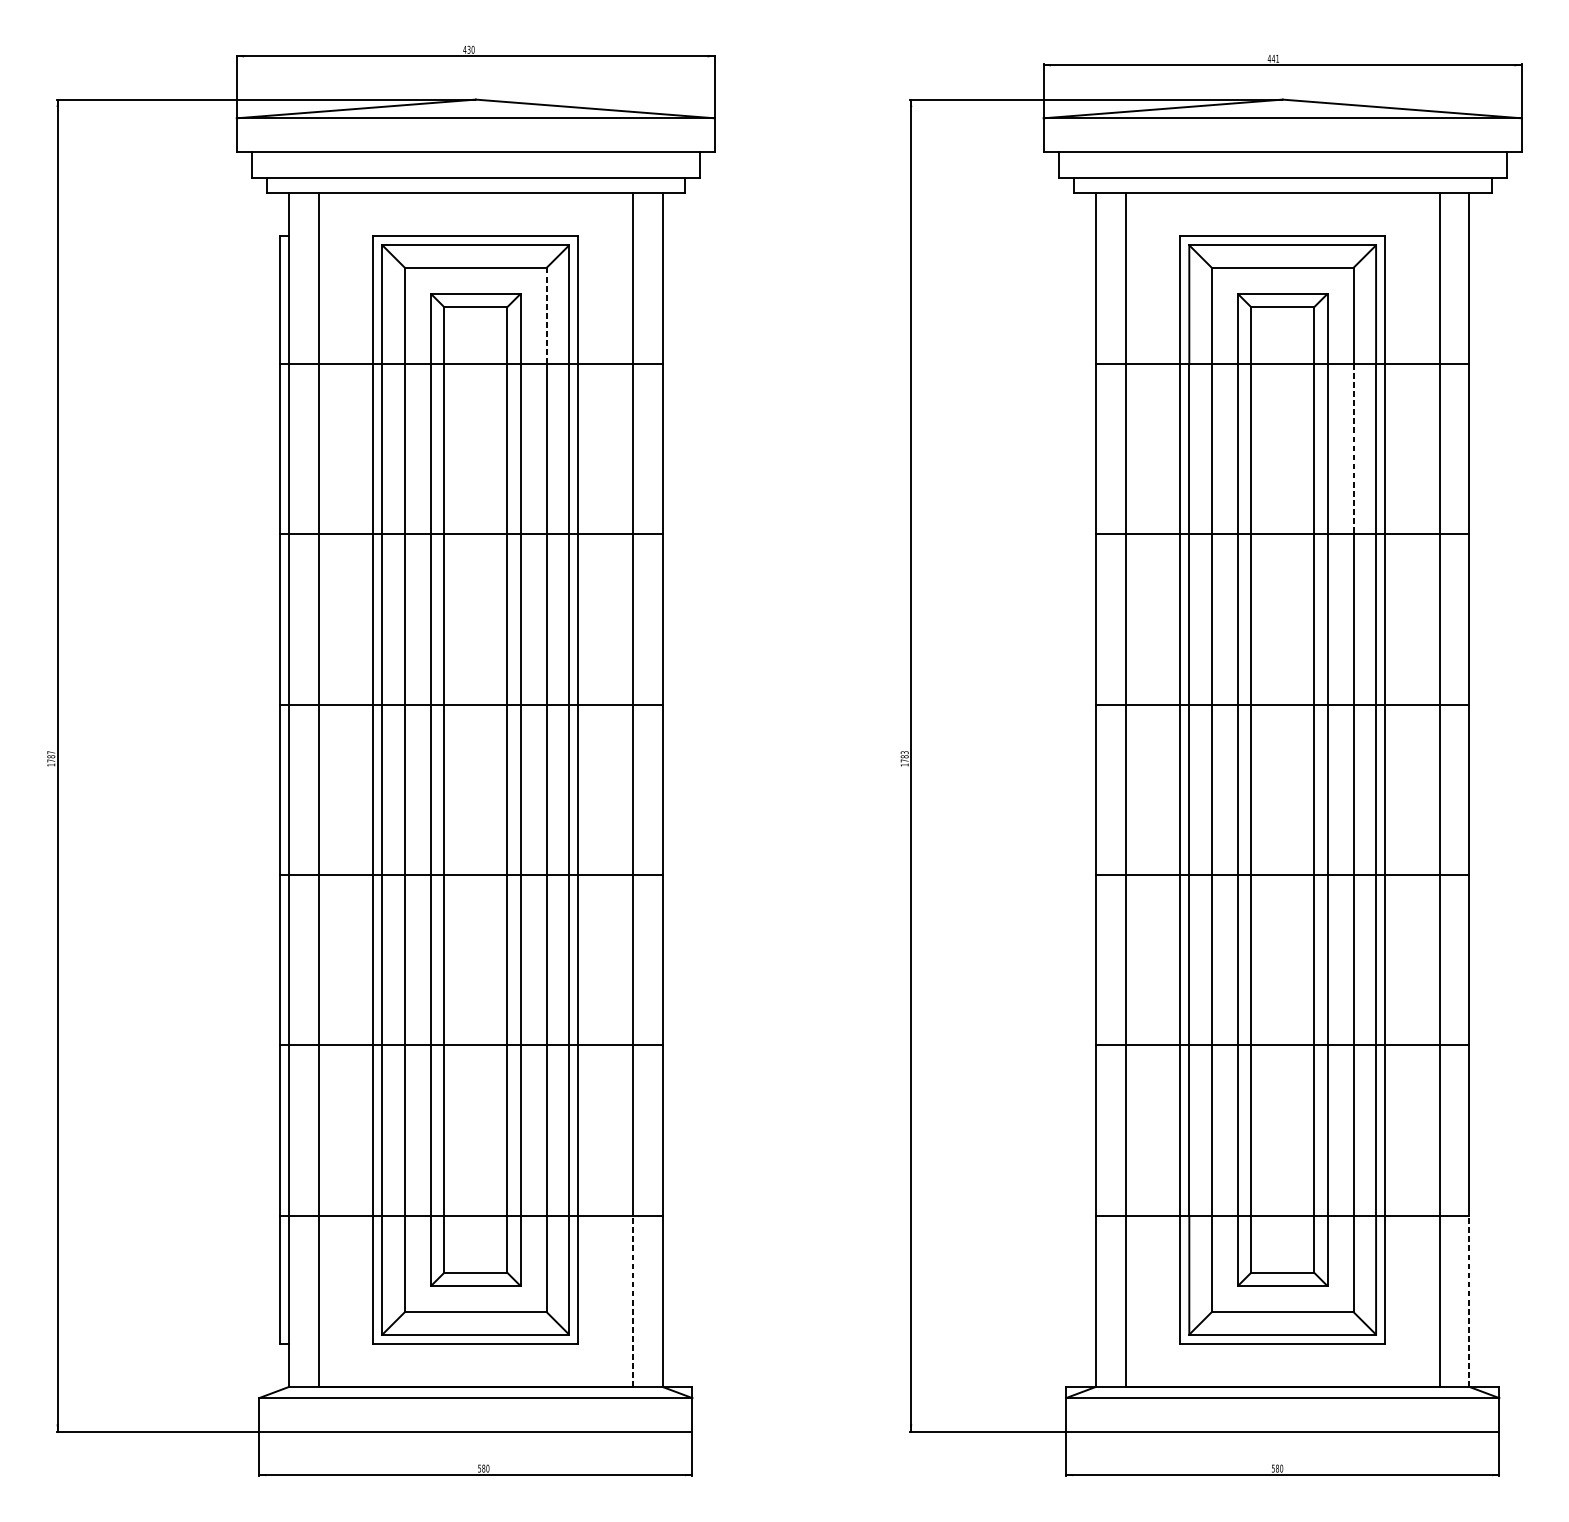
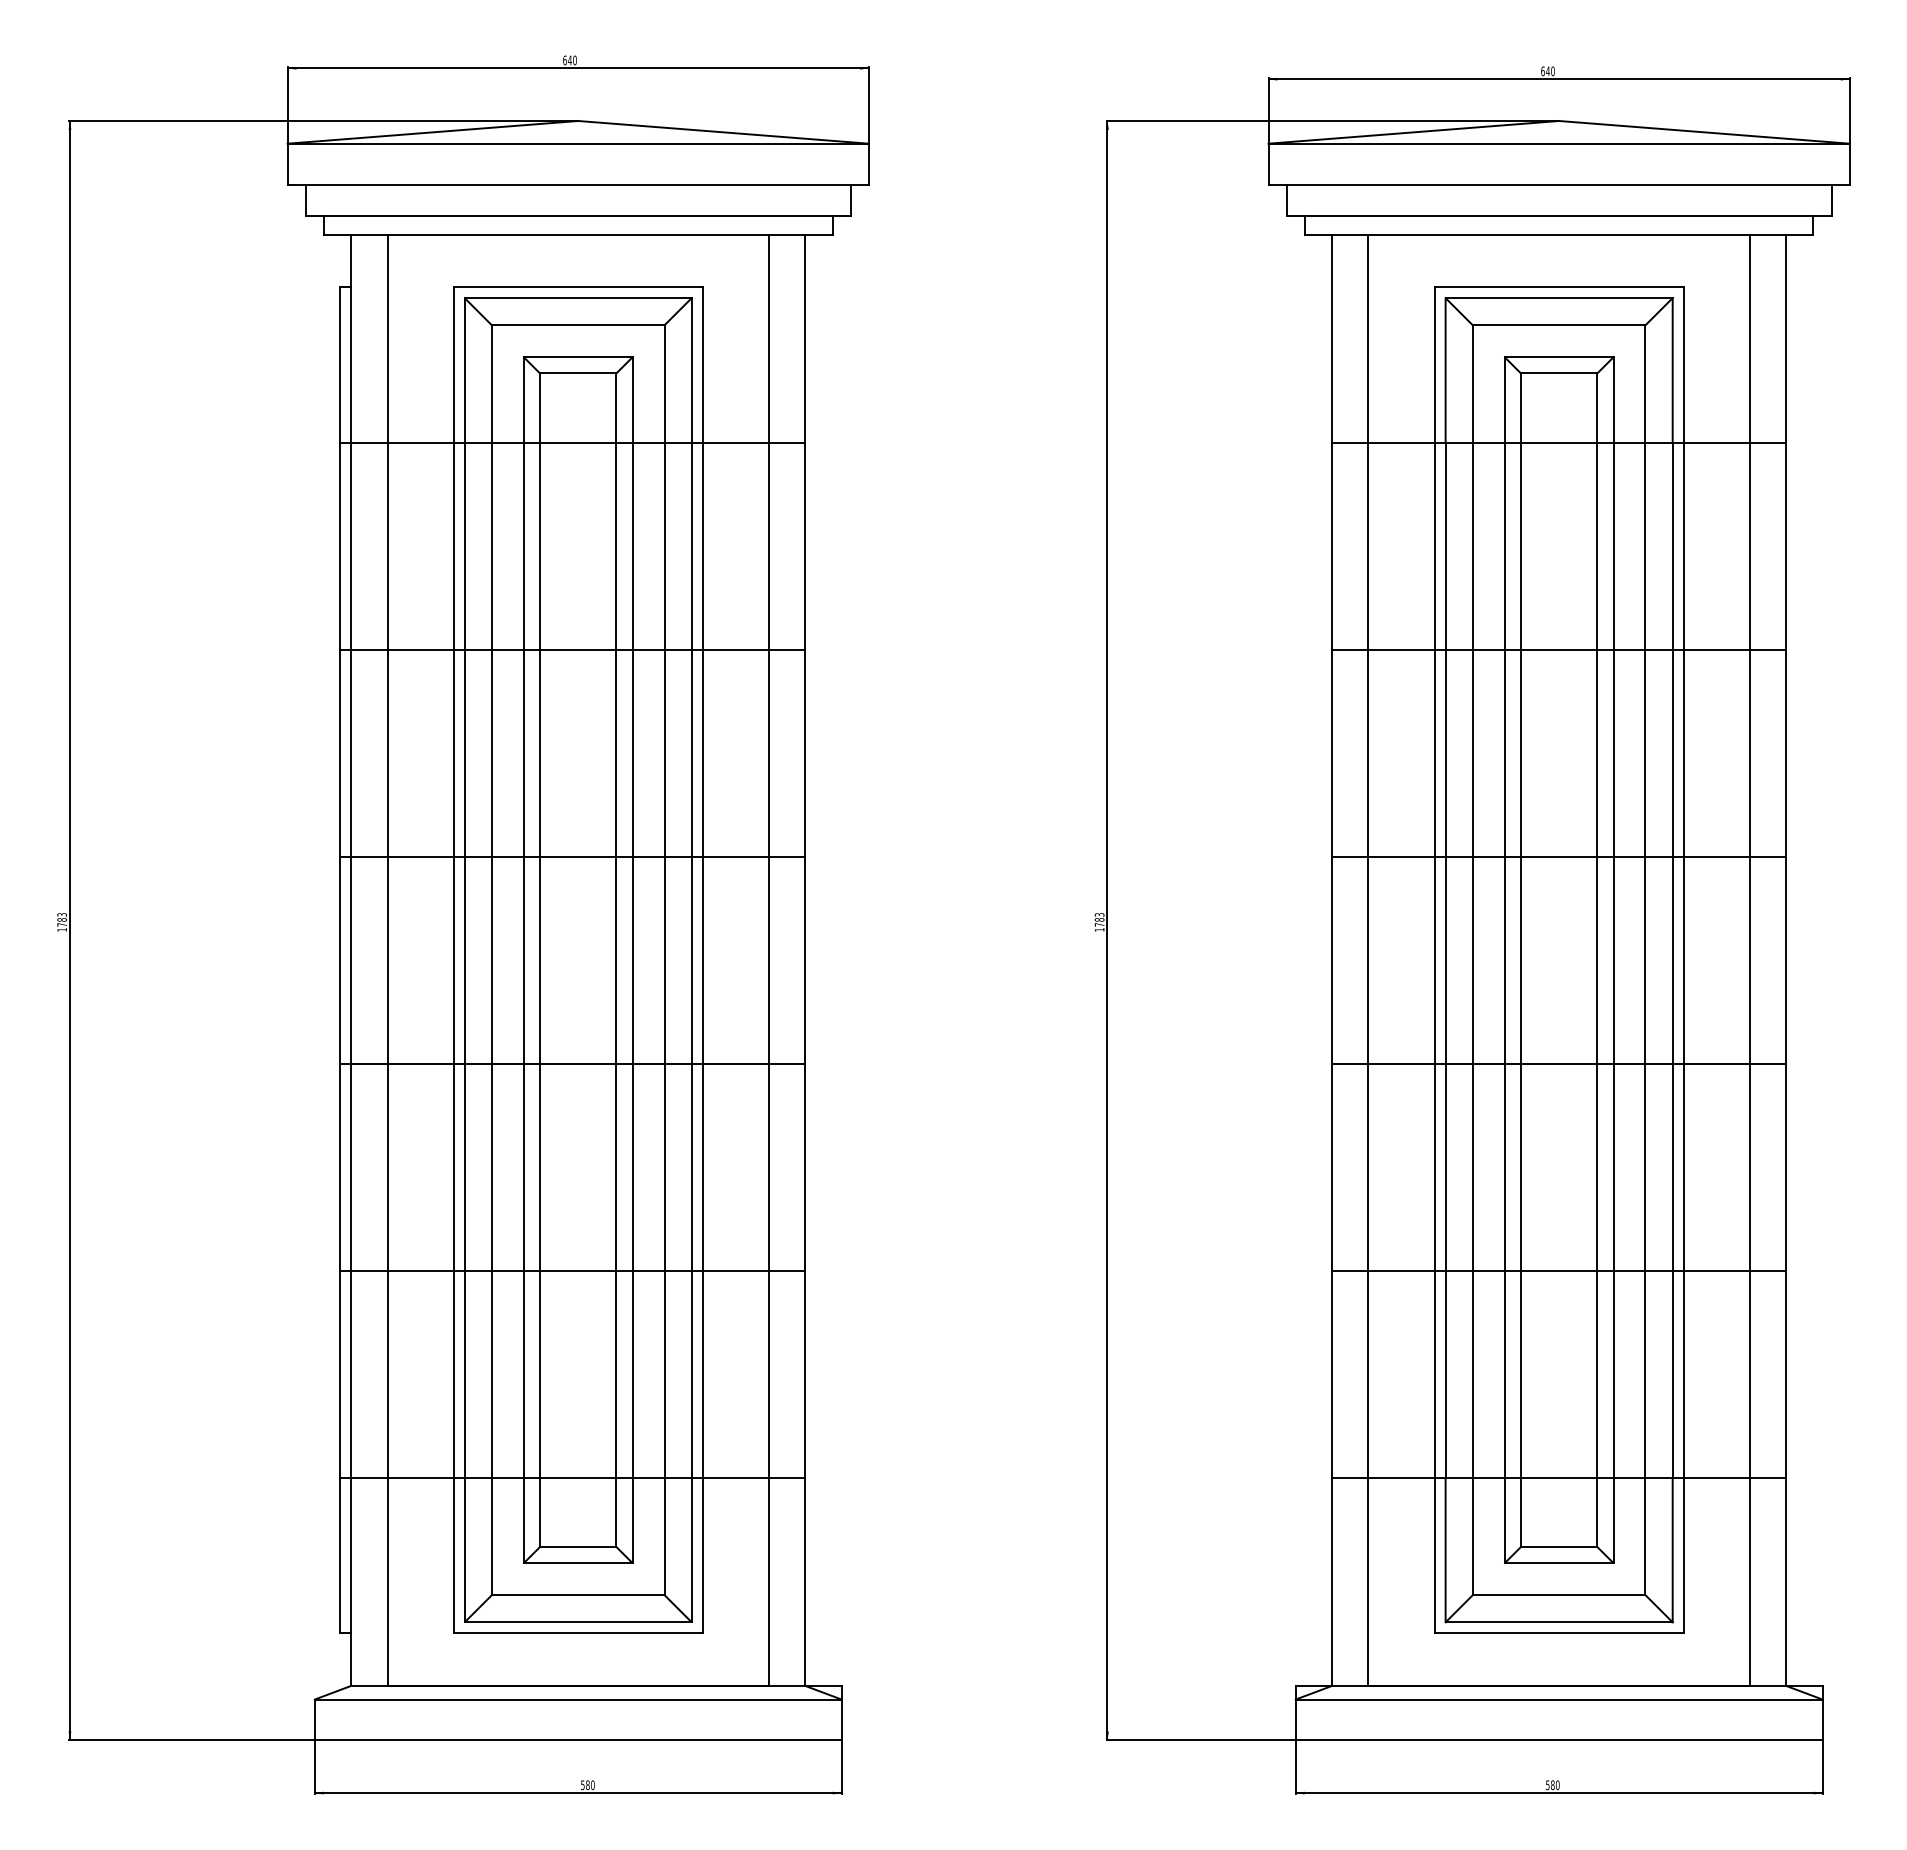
text: (466, 49) -> (567, 60), 430 -> 640
text: (1273, 58) -> (1547, 71), 441 -> 640
line: (546, 315) -> (664, 383), dashed -> solid
line: (1353, 449) -> (1645, 546), dashed -> solid
text: (51, 752) -> (62, 914), 1787 -> 1783
line: (632, 1301) -> (768, 1581), dashed -> solid
line: (1469, 1301) -> (1786, 1581), dashed -> solid

